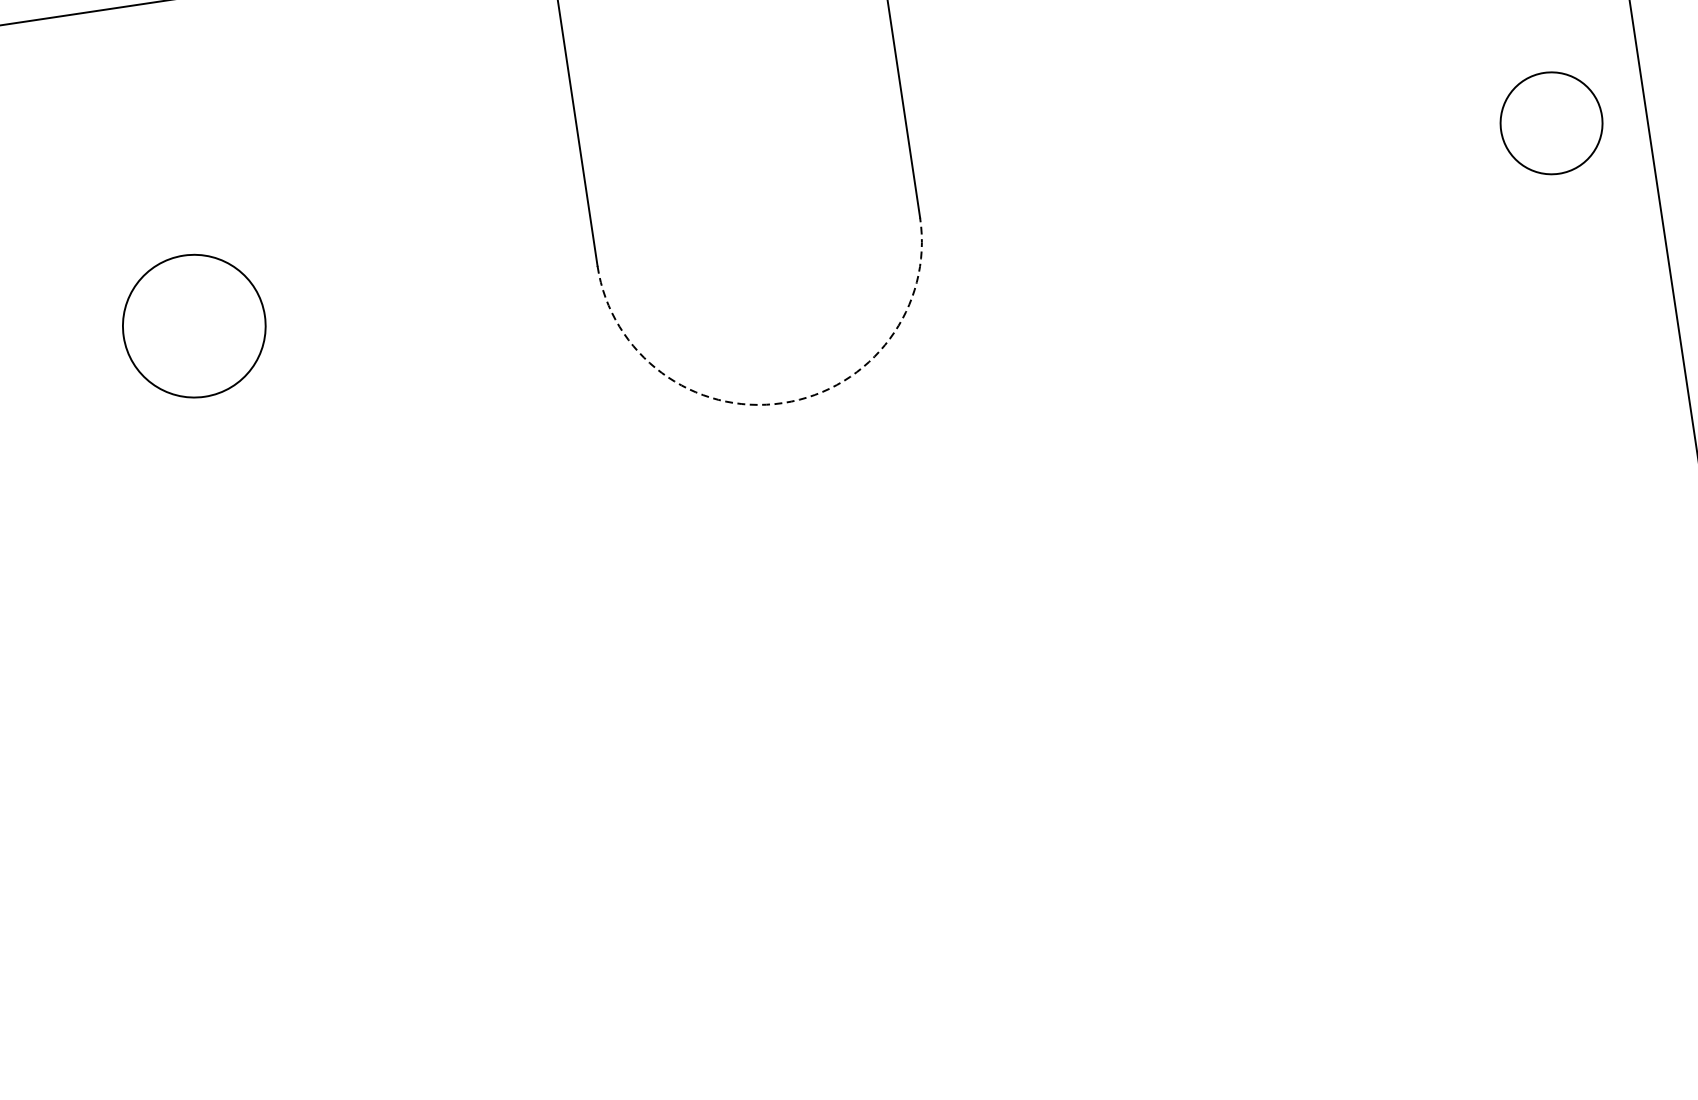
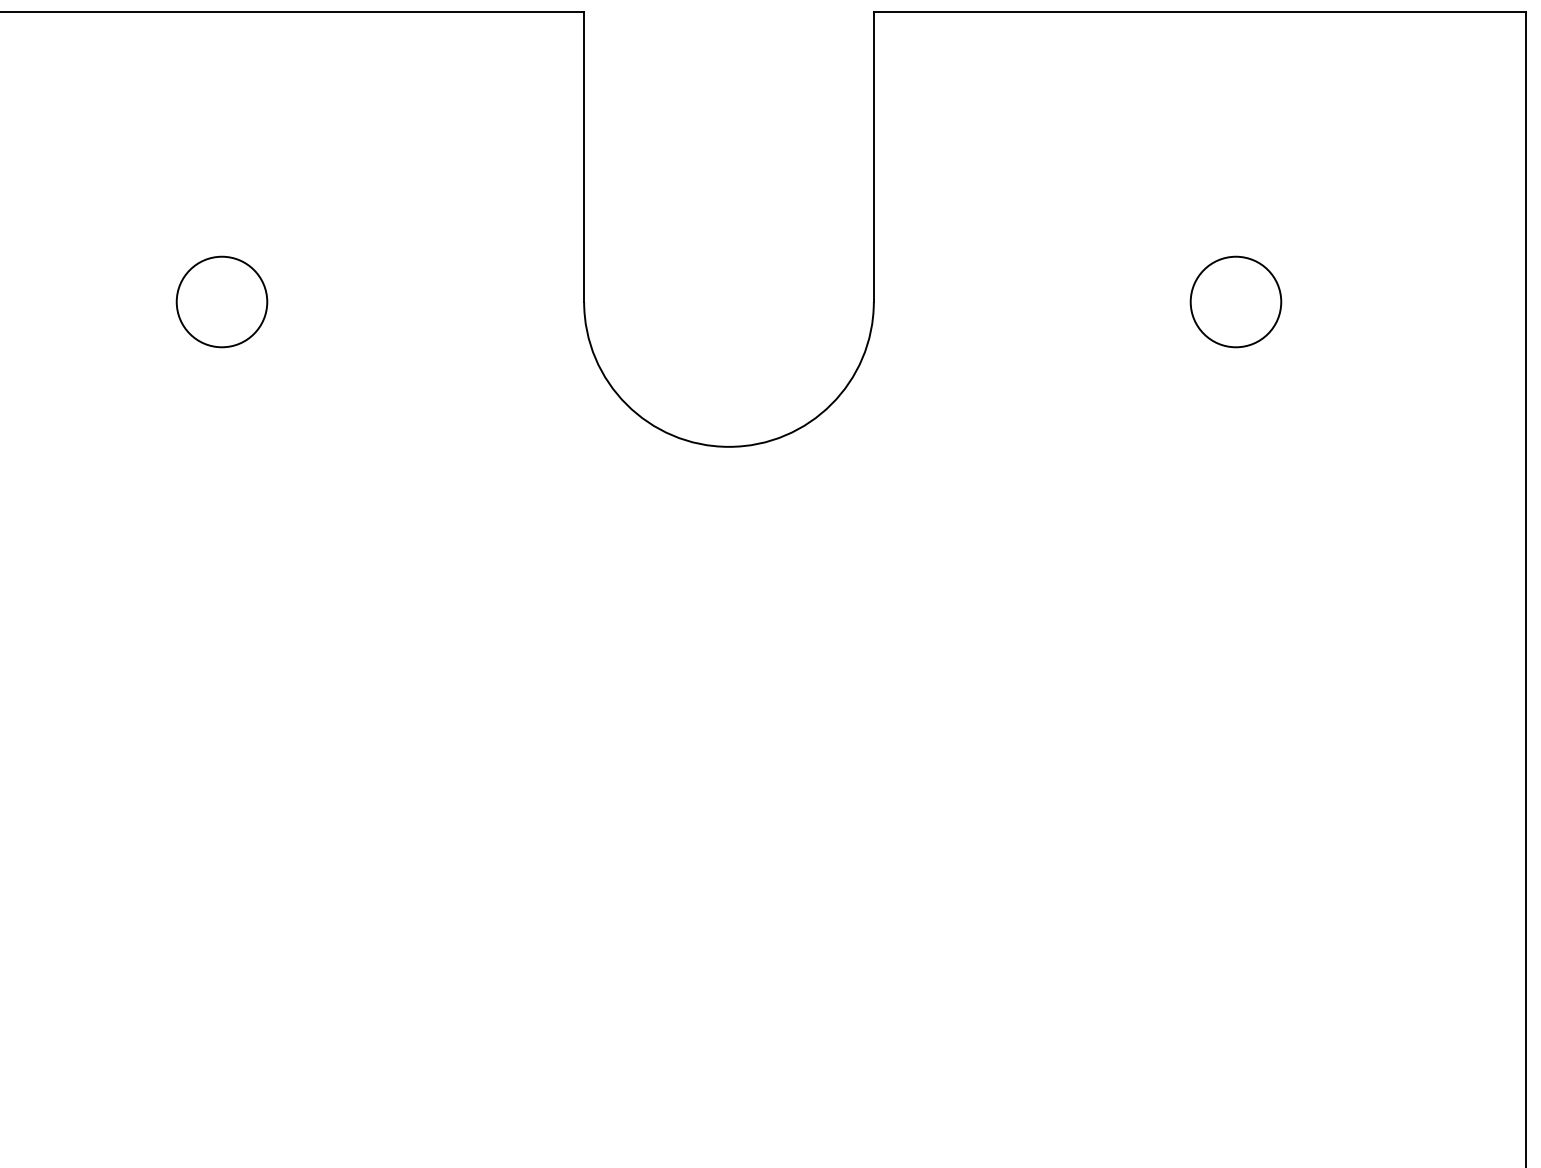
circle: (1550, 122) -> (1235, 301), moved
circle: (193, 325) -> (221, 301), size x0.71
arc: (783, 402) -> (729, 446), dashed -> solid

